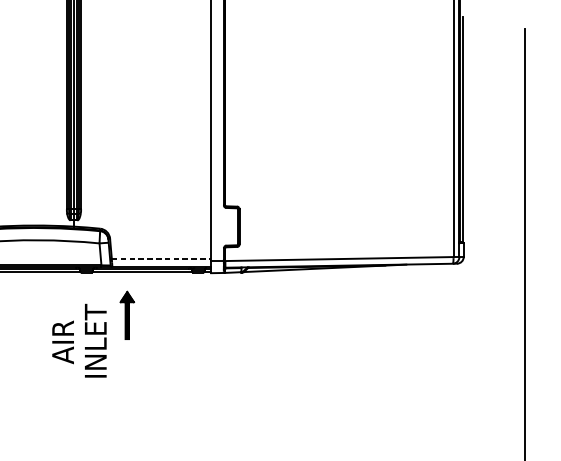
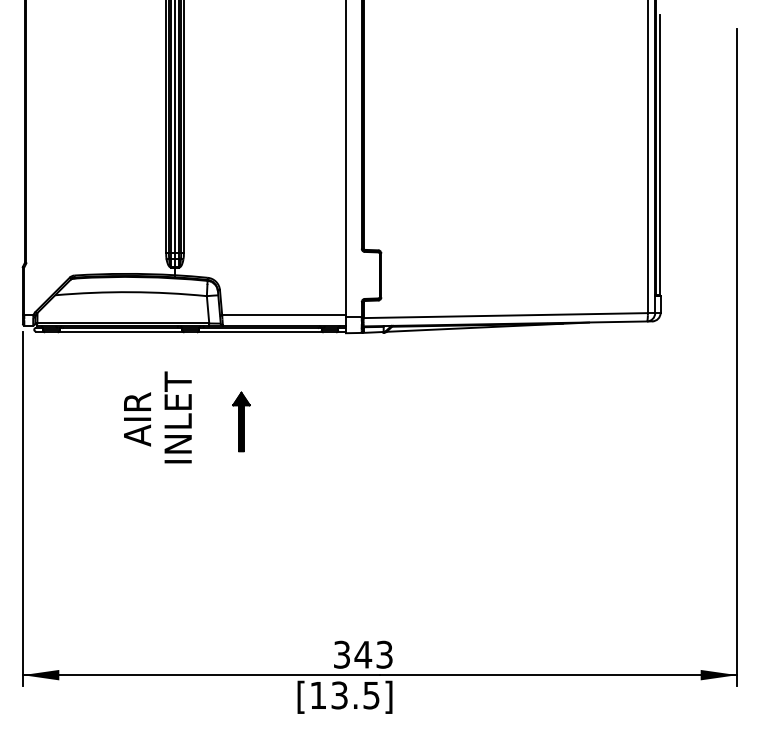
line: (161, 258) -> (284, 315), dashed -> solid
part: (127, 315) -> (241, 421), moved
text: (79, 340) -> (157, 417), moved

